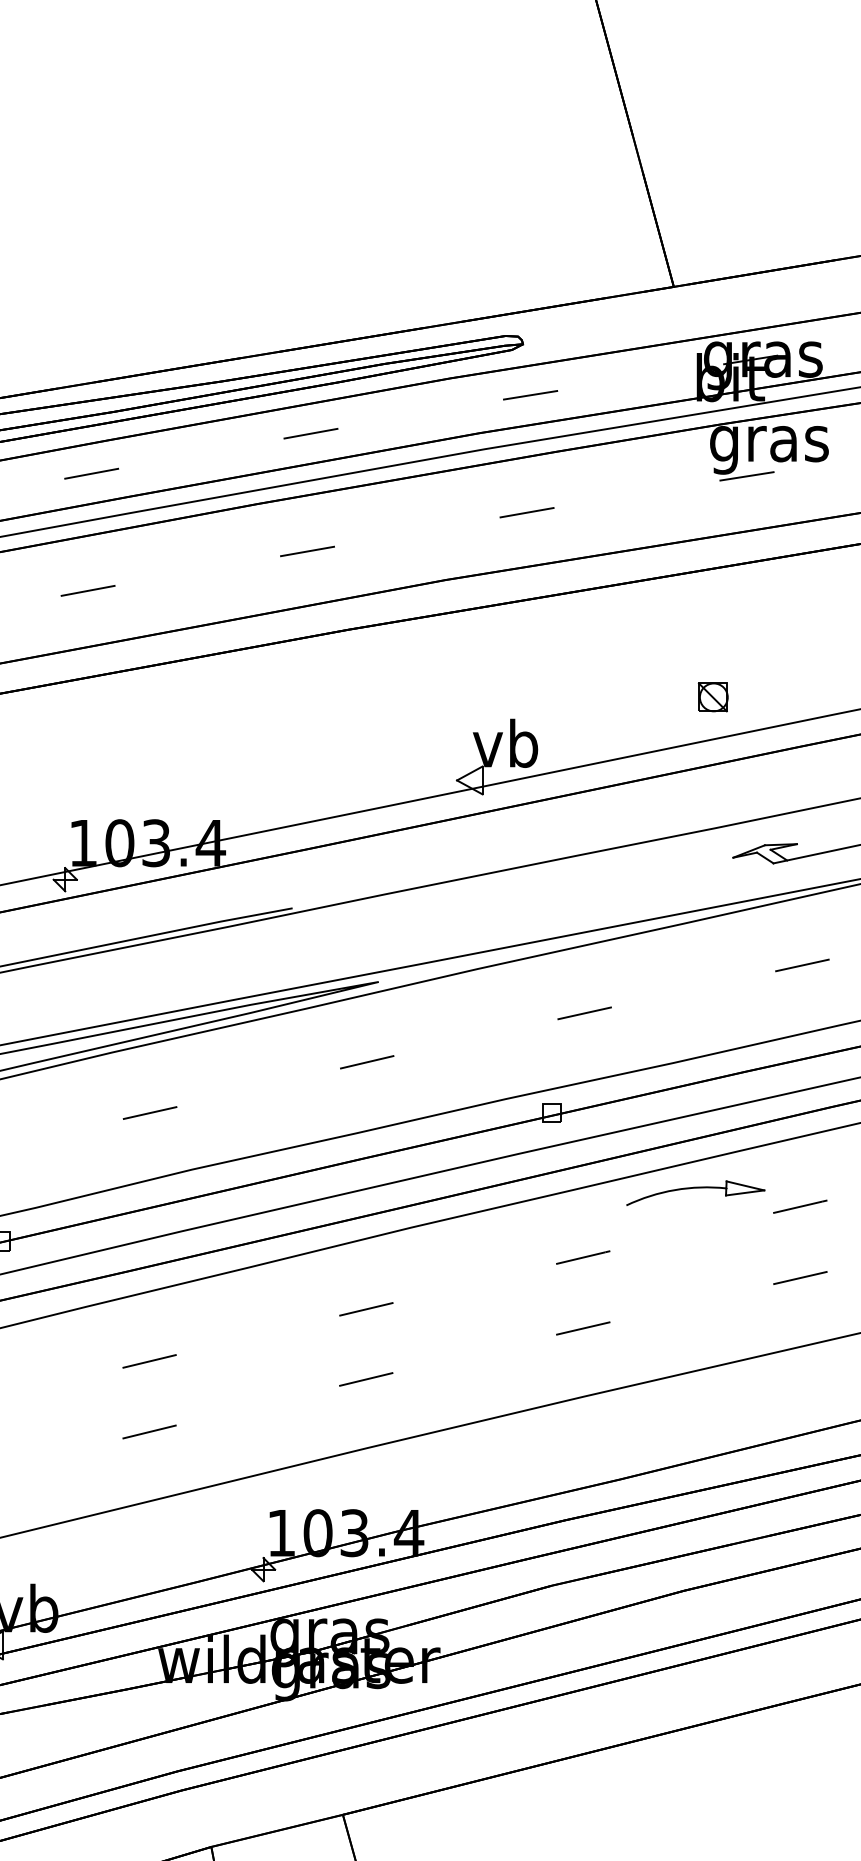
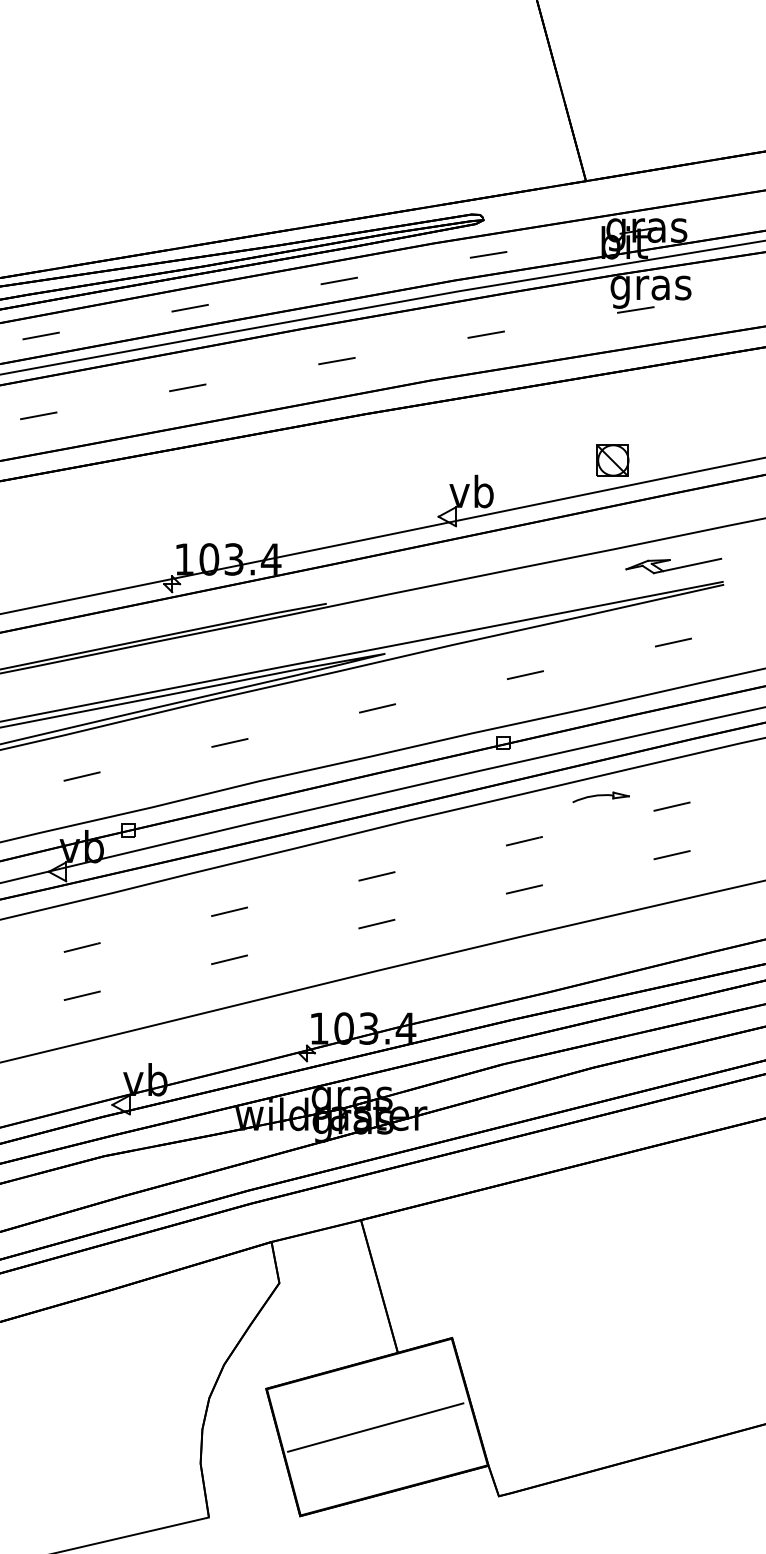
part: (712, 696) -> (612, 459), size x1.6
part: (695, 1193) -> (600, 797), size x0.6

